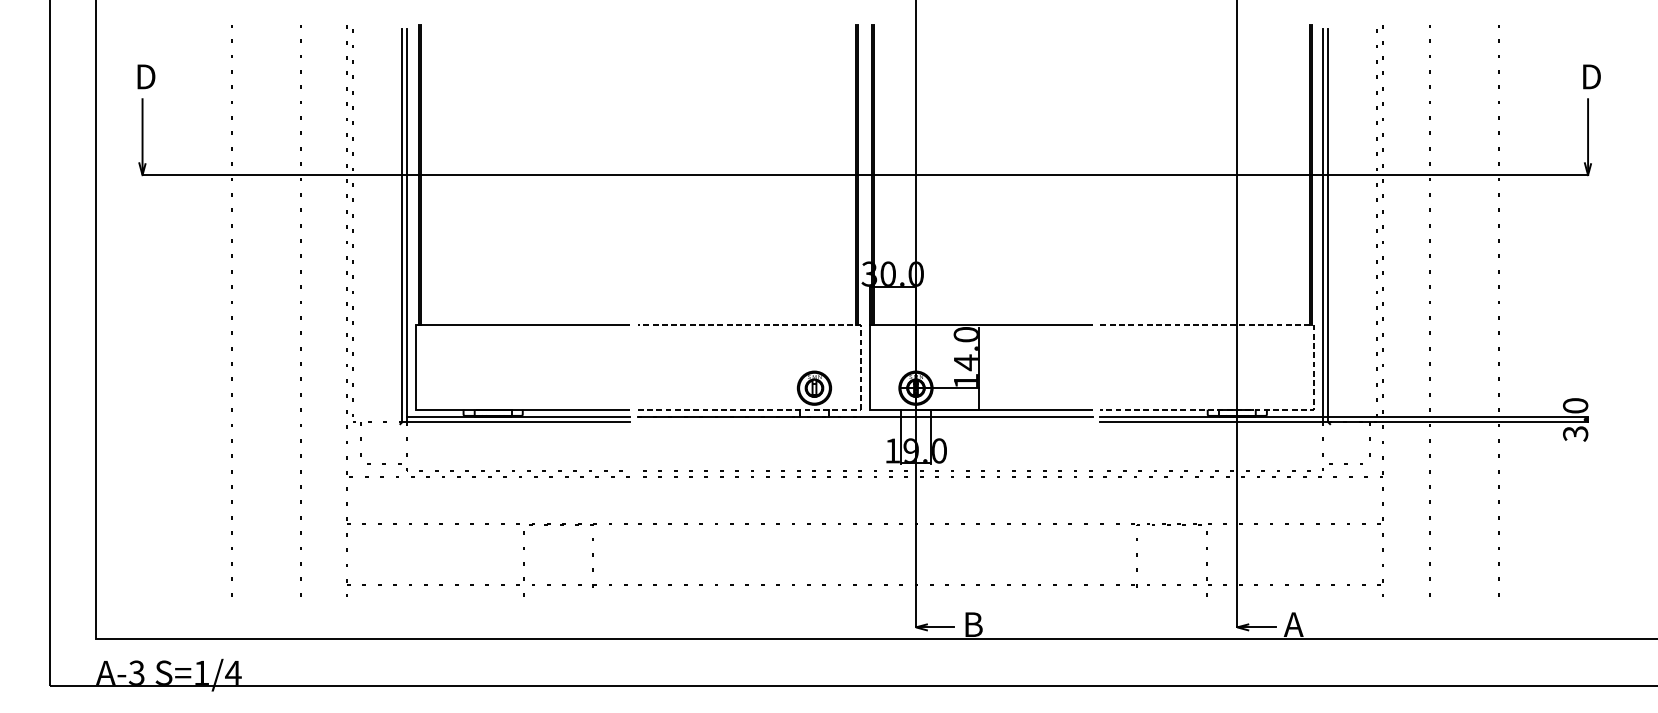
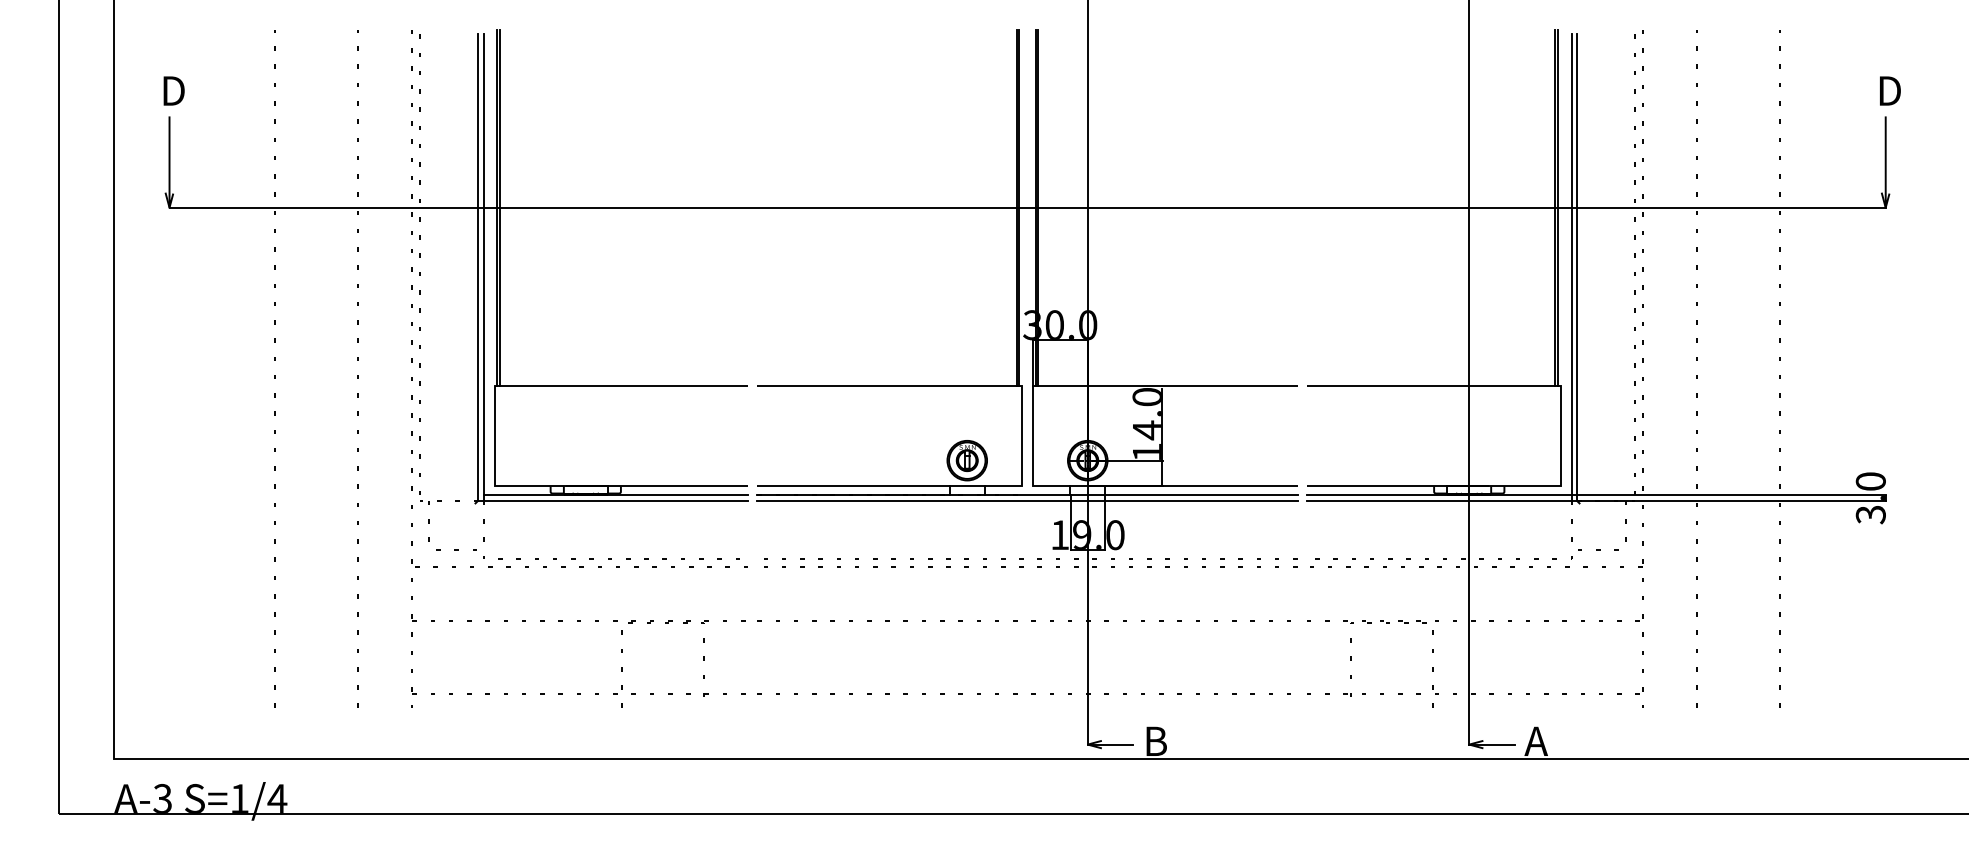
line: (861, 367) -> (1022, 435), dashed -> solid
line: (1314, 367) -> (1560, 436), dashed -> solid
line: (865, 421) -> (1027, 500), added

